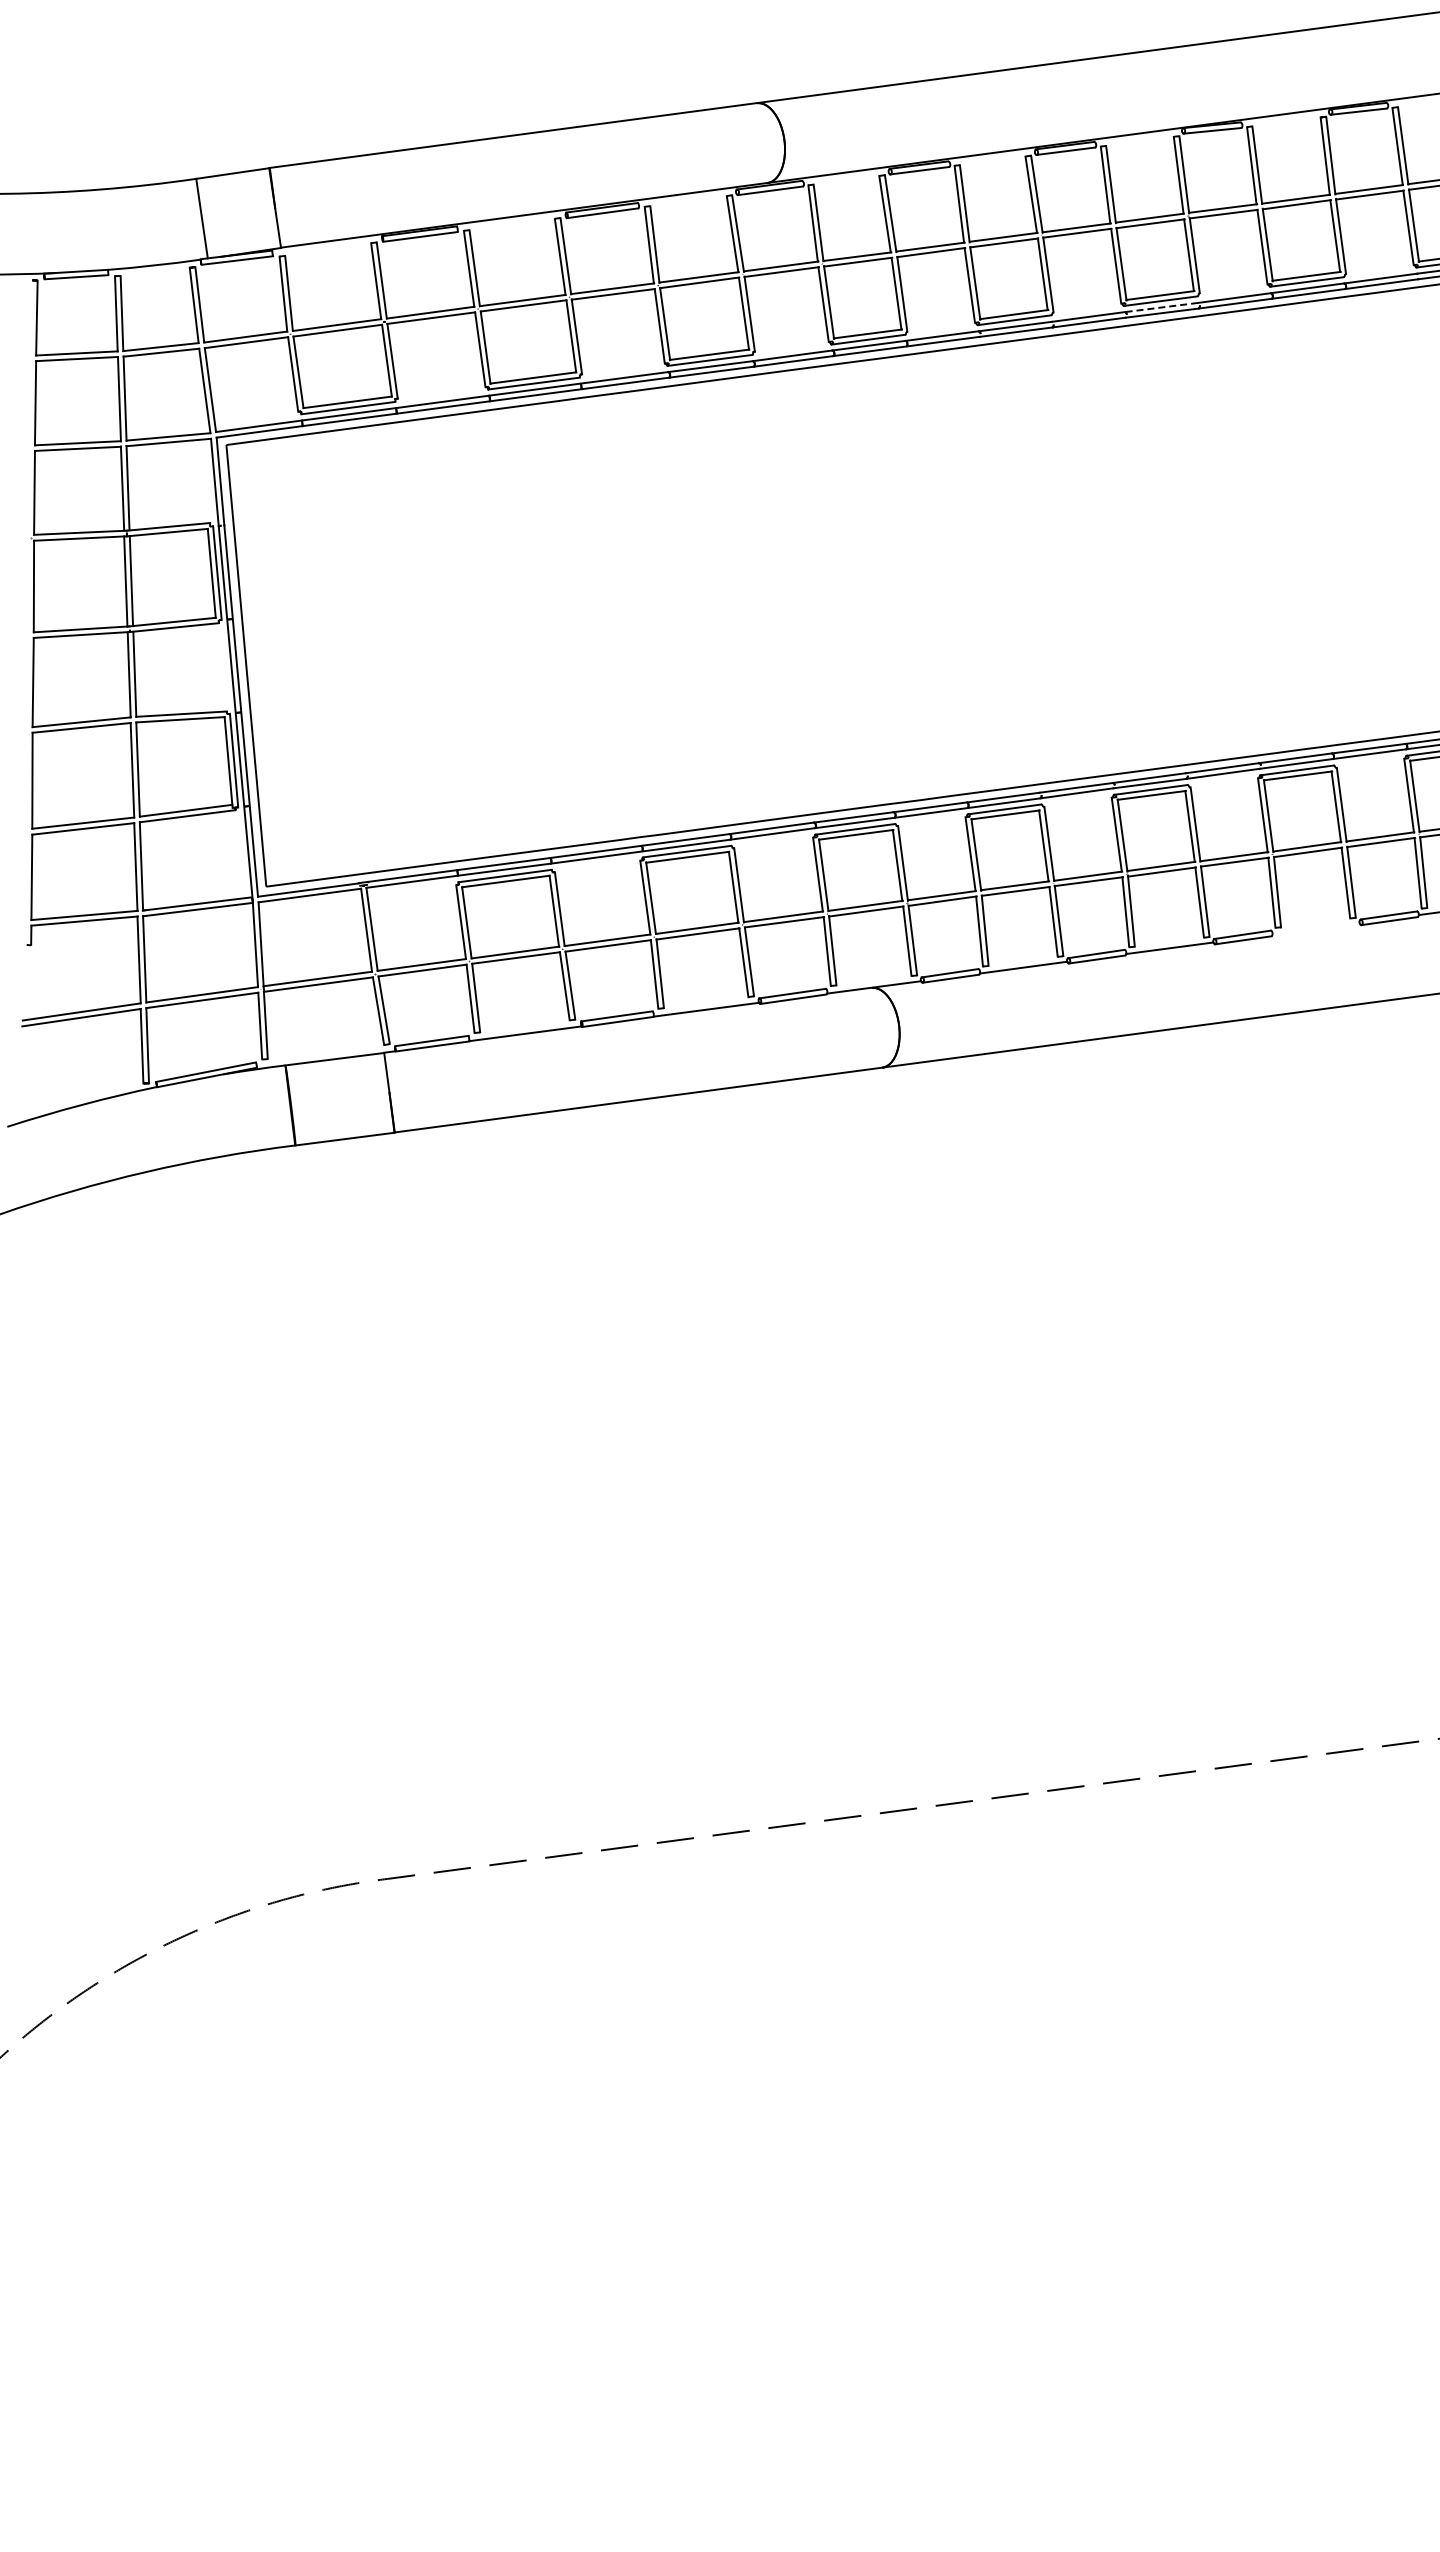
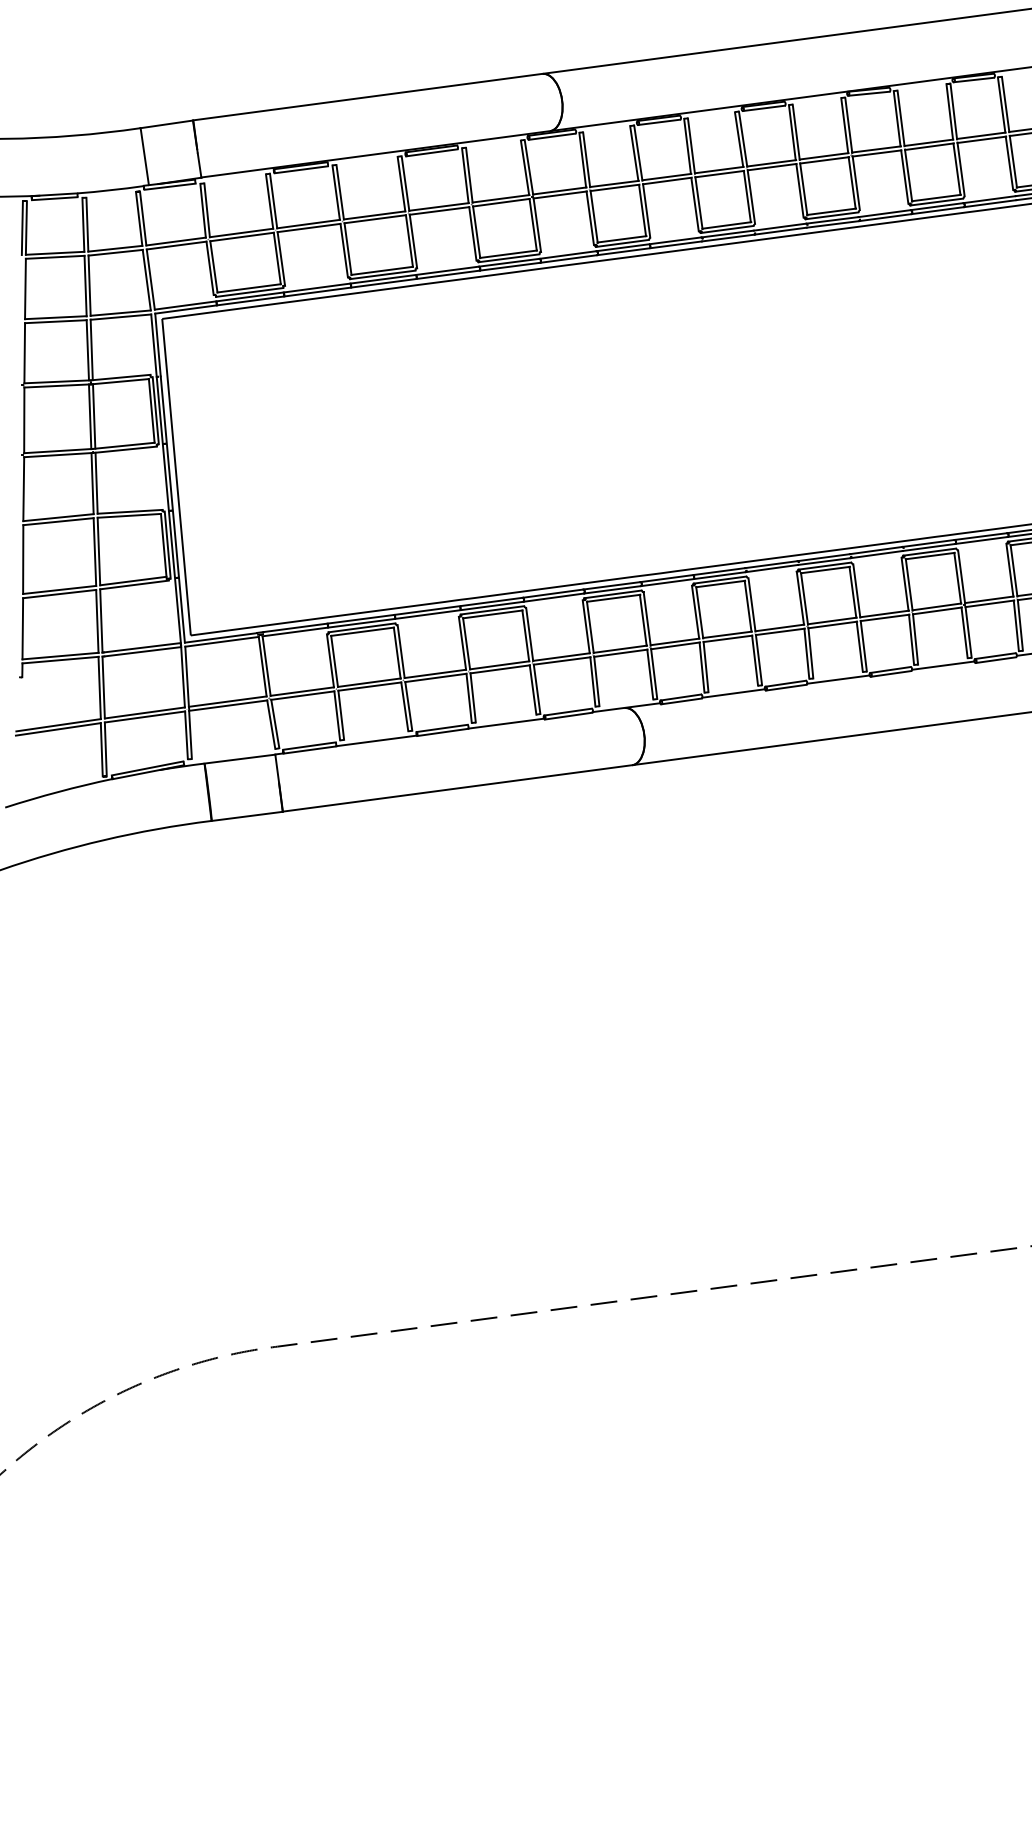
line: (1161, 307) -> (832, 220), dashed -> solid
line: (31, 317) -> (22, 227), added
line: (1315, 928) -> (942, 665), added

